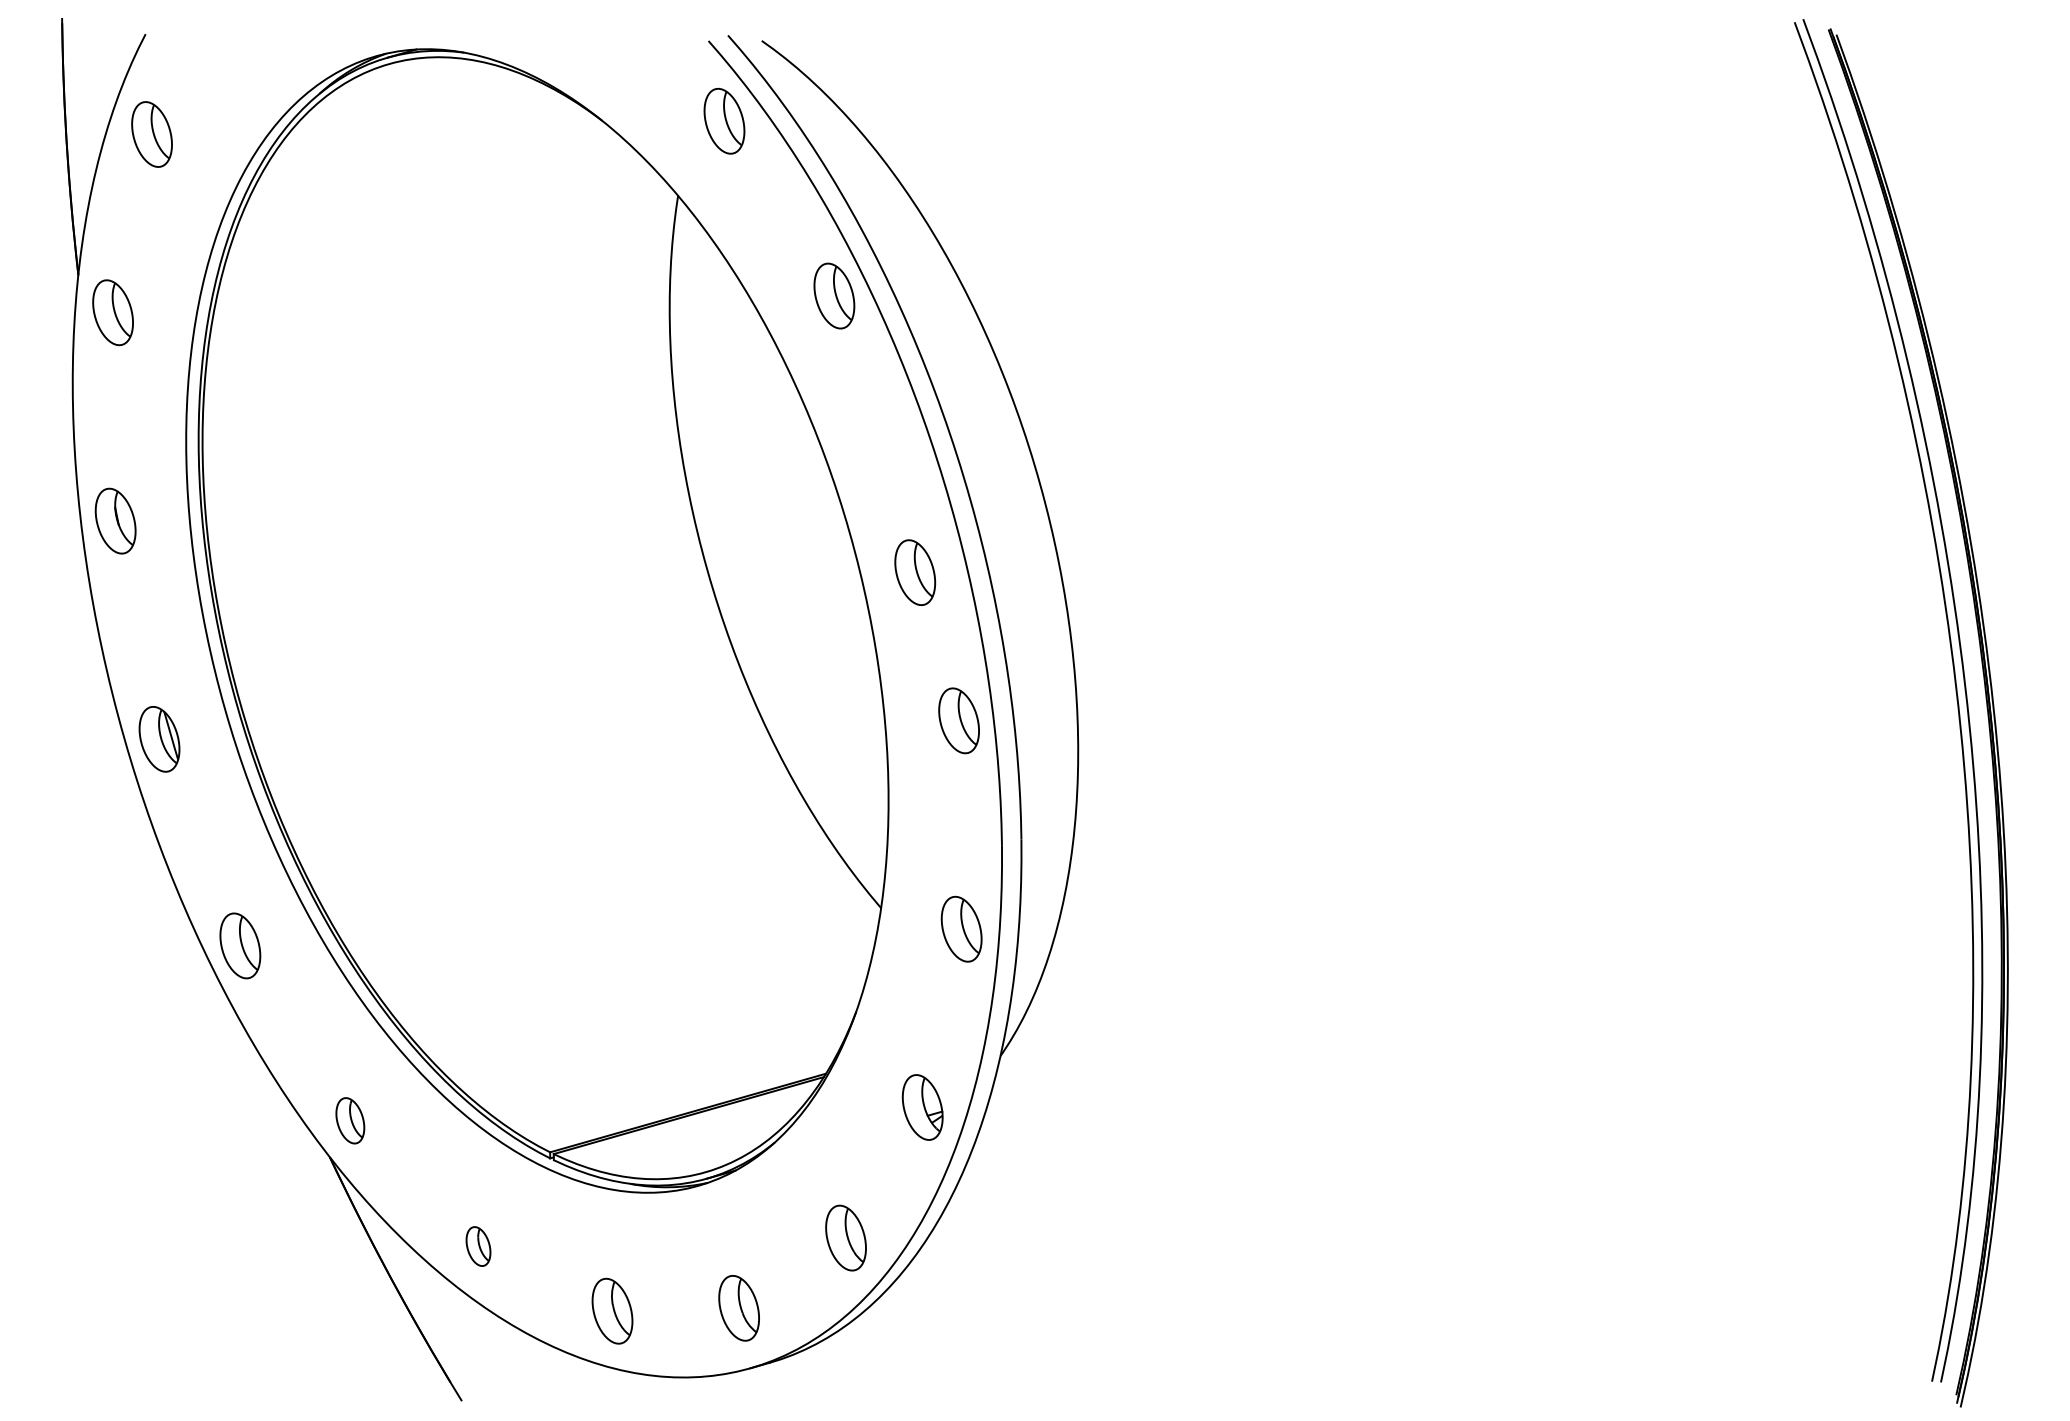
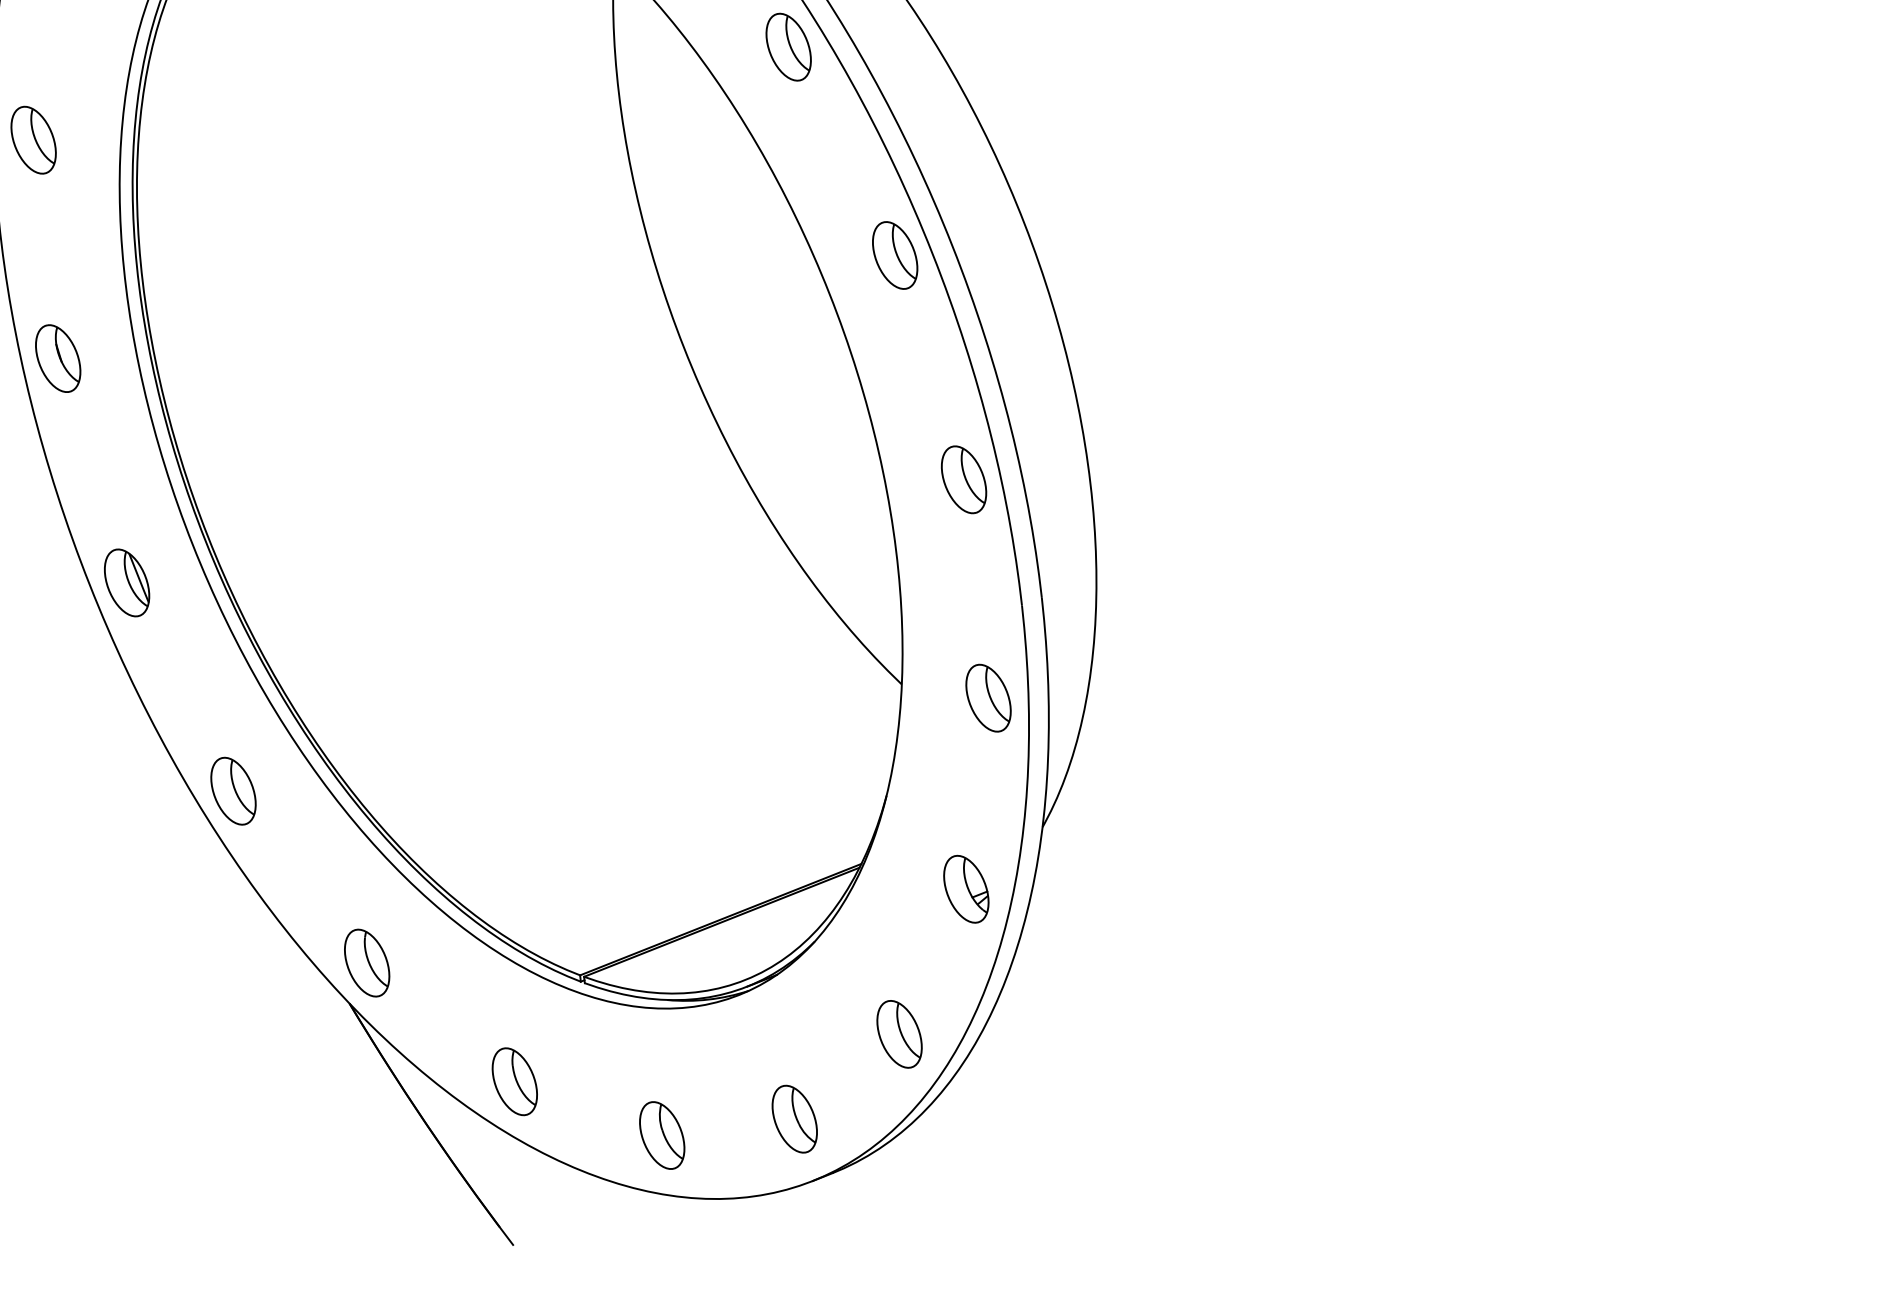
part: (915, 572) -> (895, 255), moved
part: (350, 1120) -> (367, 962), size x1.43
part: (478, 1246) -> (514, 1081), size x1.67

